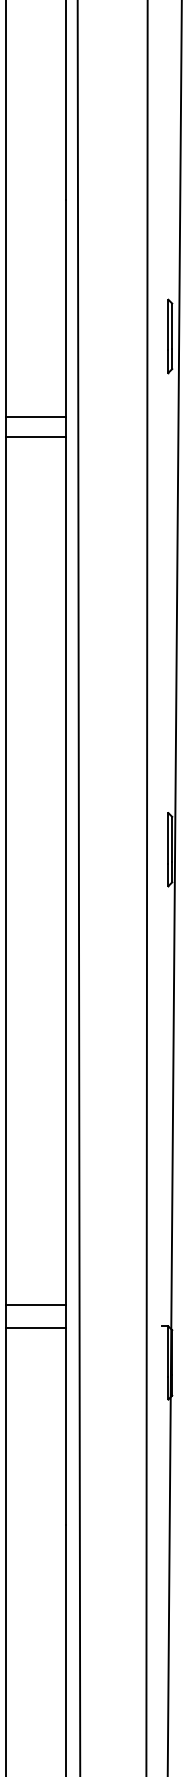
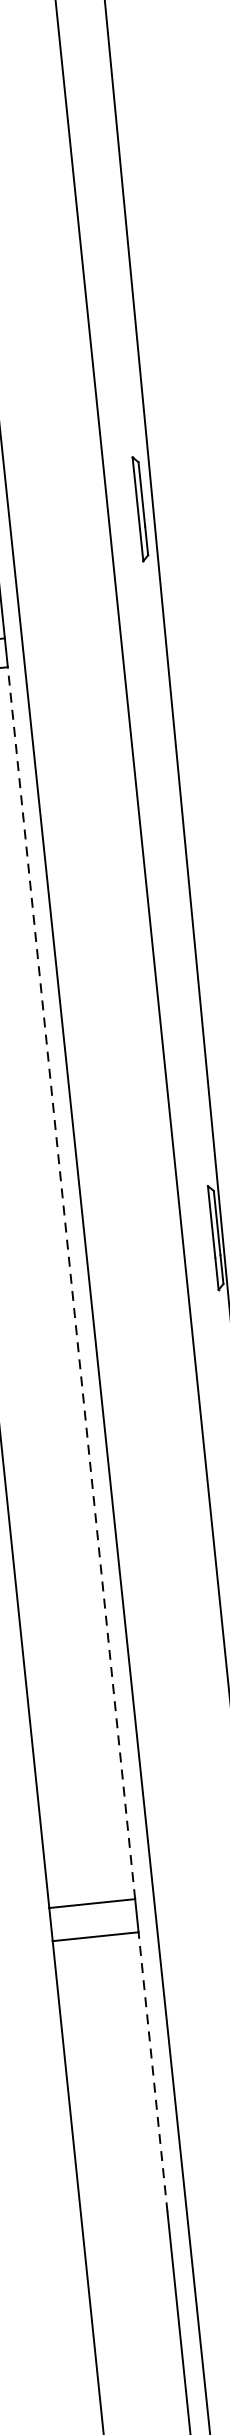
line: (66, 870) -> (71, 1282), solid -> dashed
line: (66, 1426) -> (153, 2071), solid -> dashed

